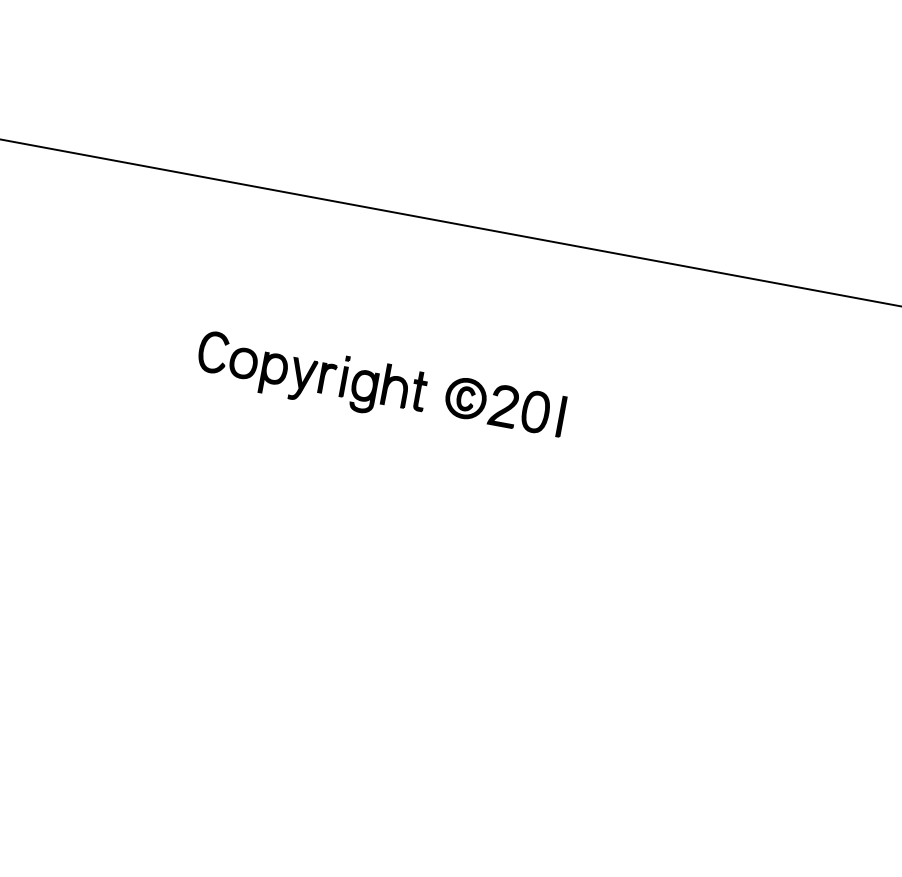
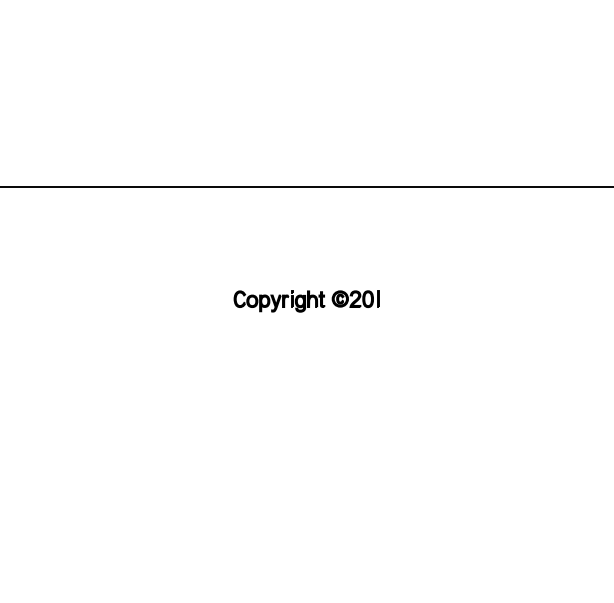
part: (379, 389) -> (306, 301), size x0.6

